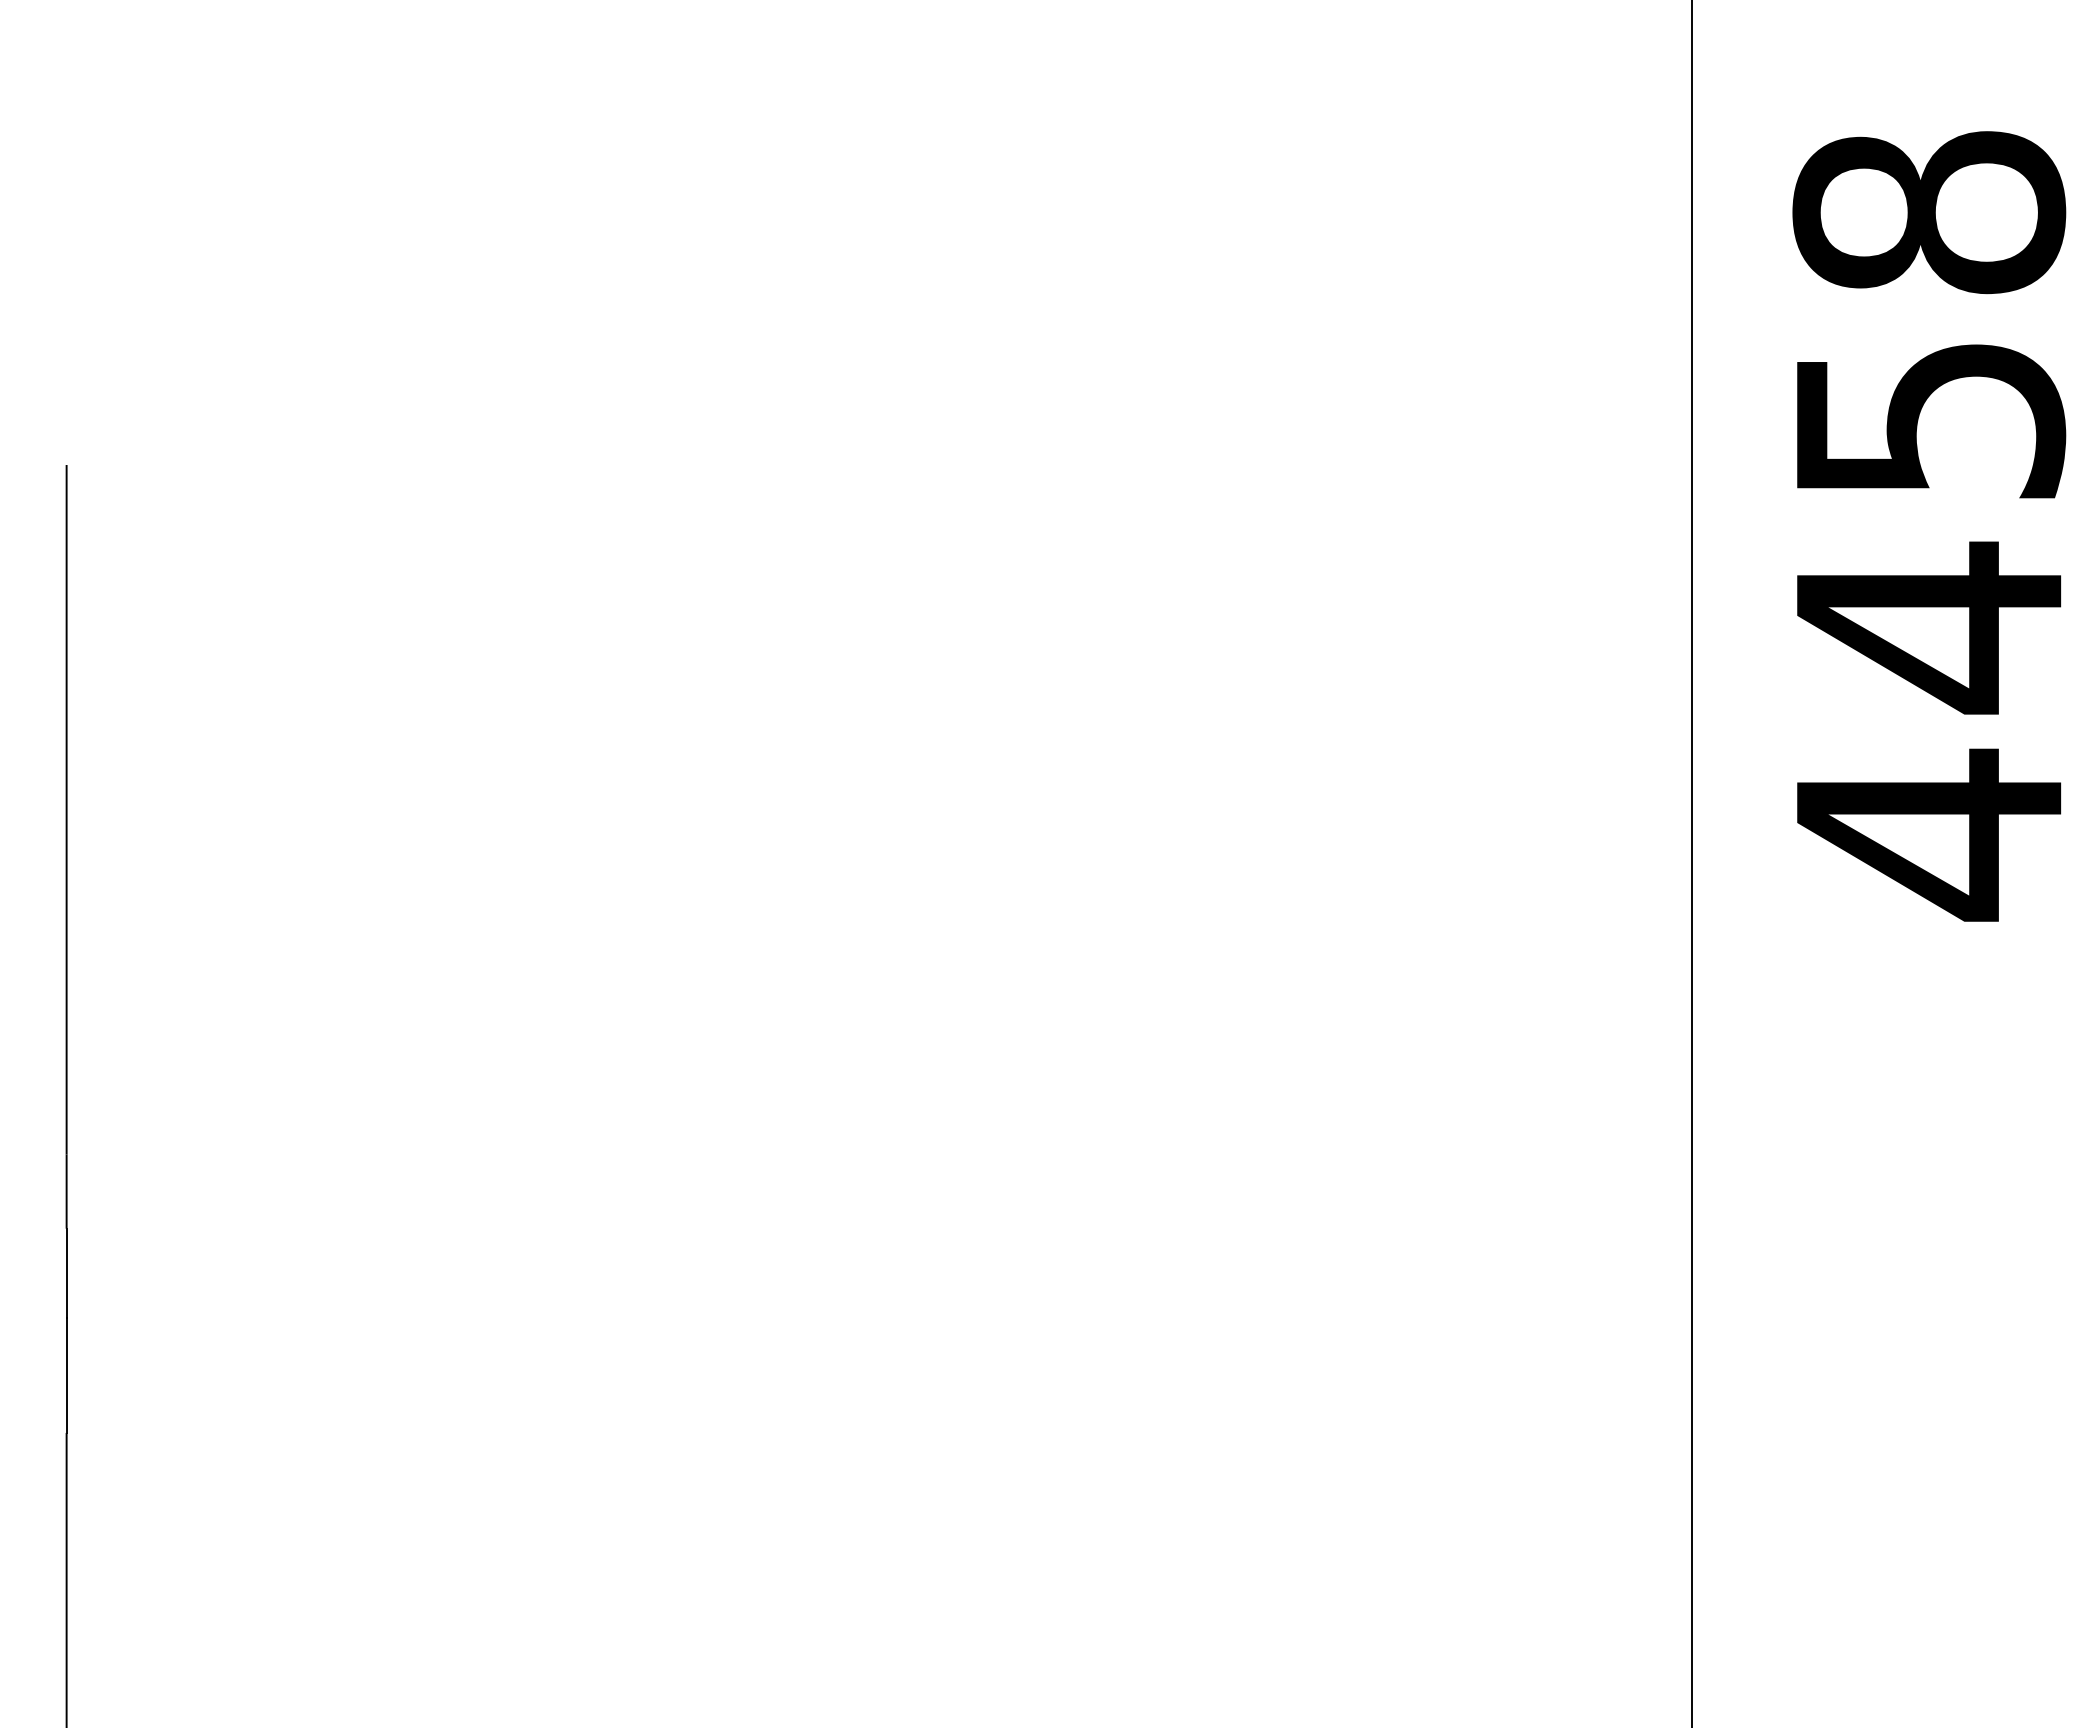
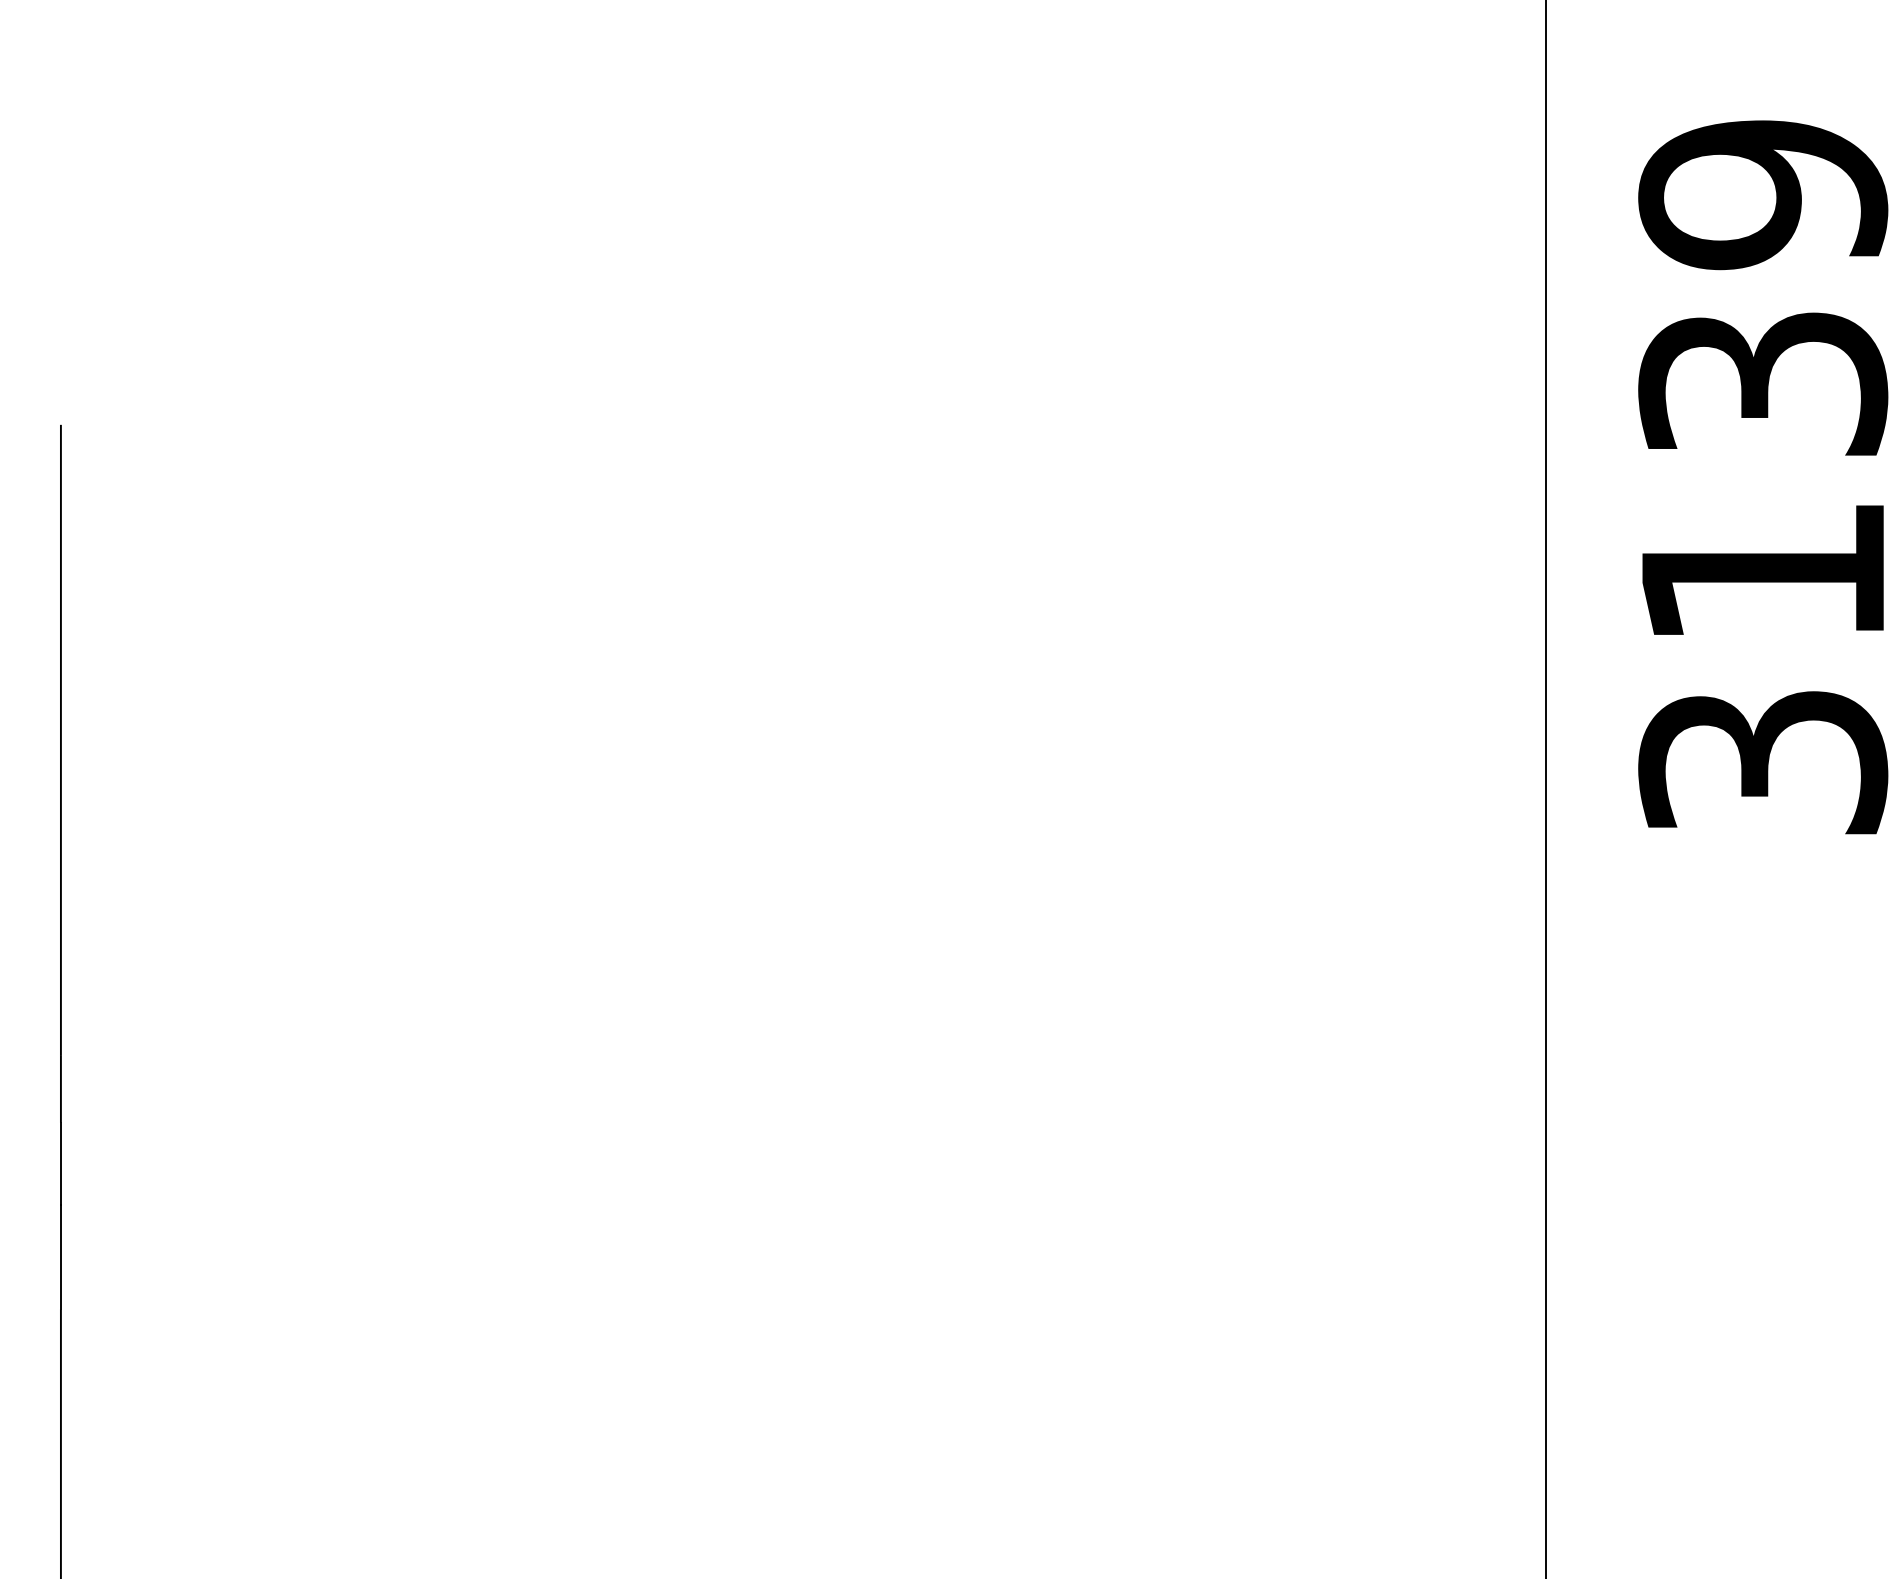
text: (1929, 526) -> (1763, 481), 4458 -> 3139

